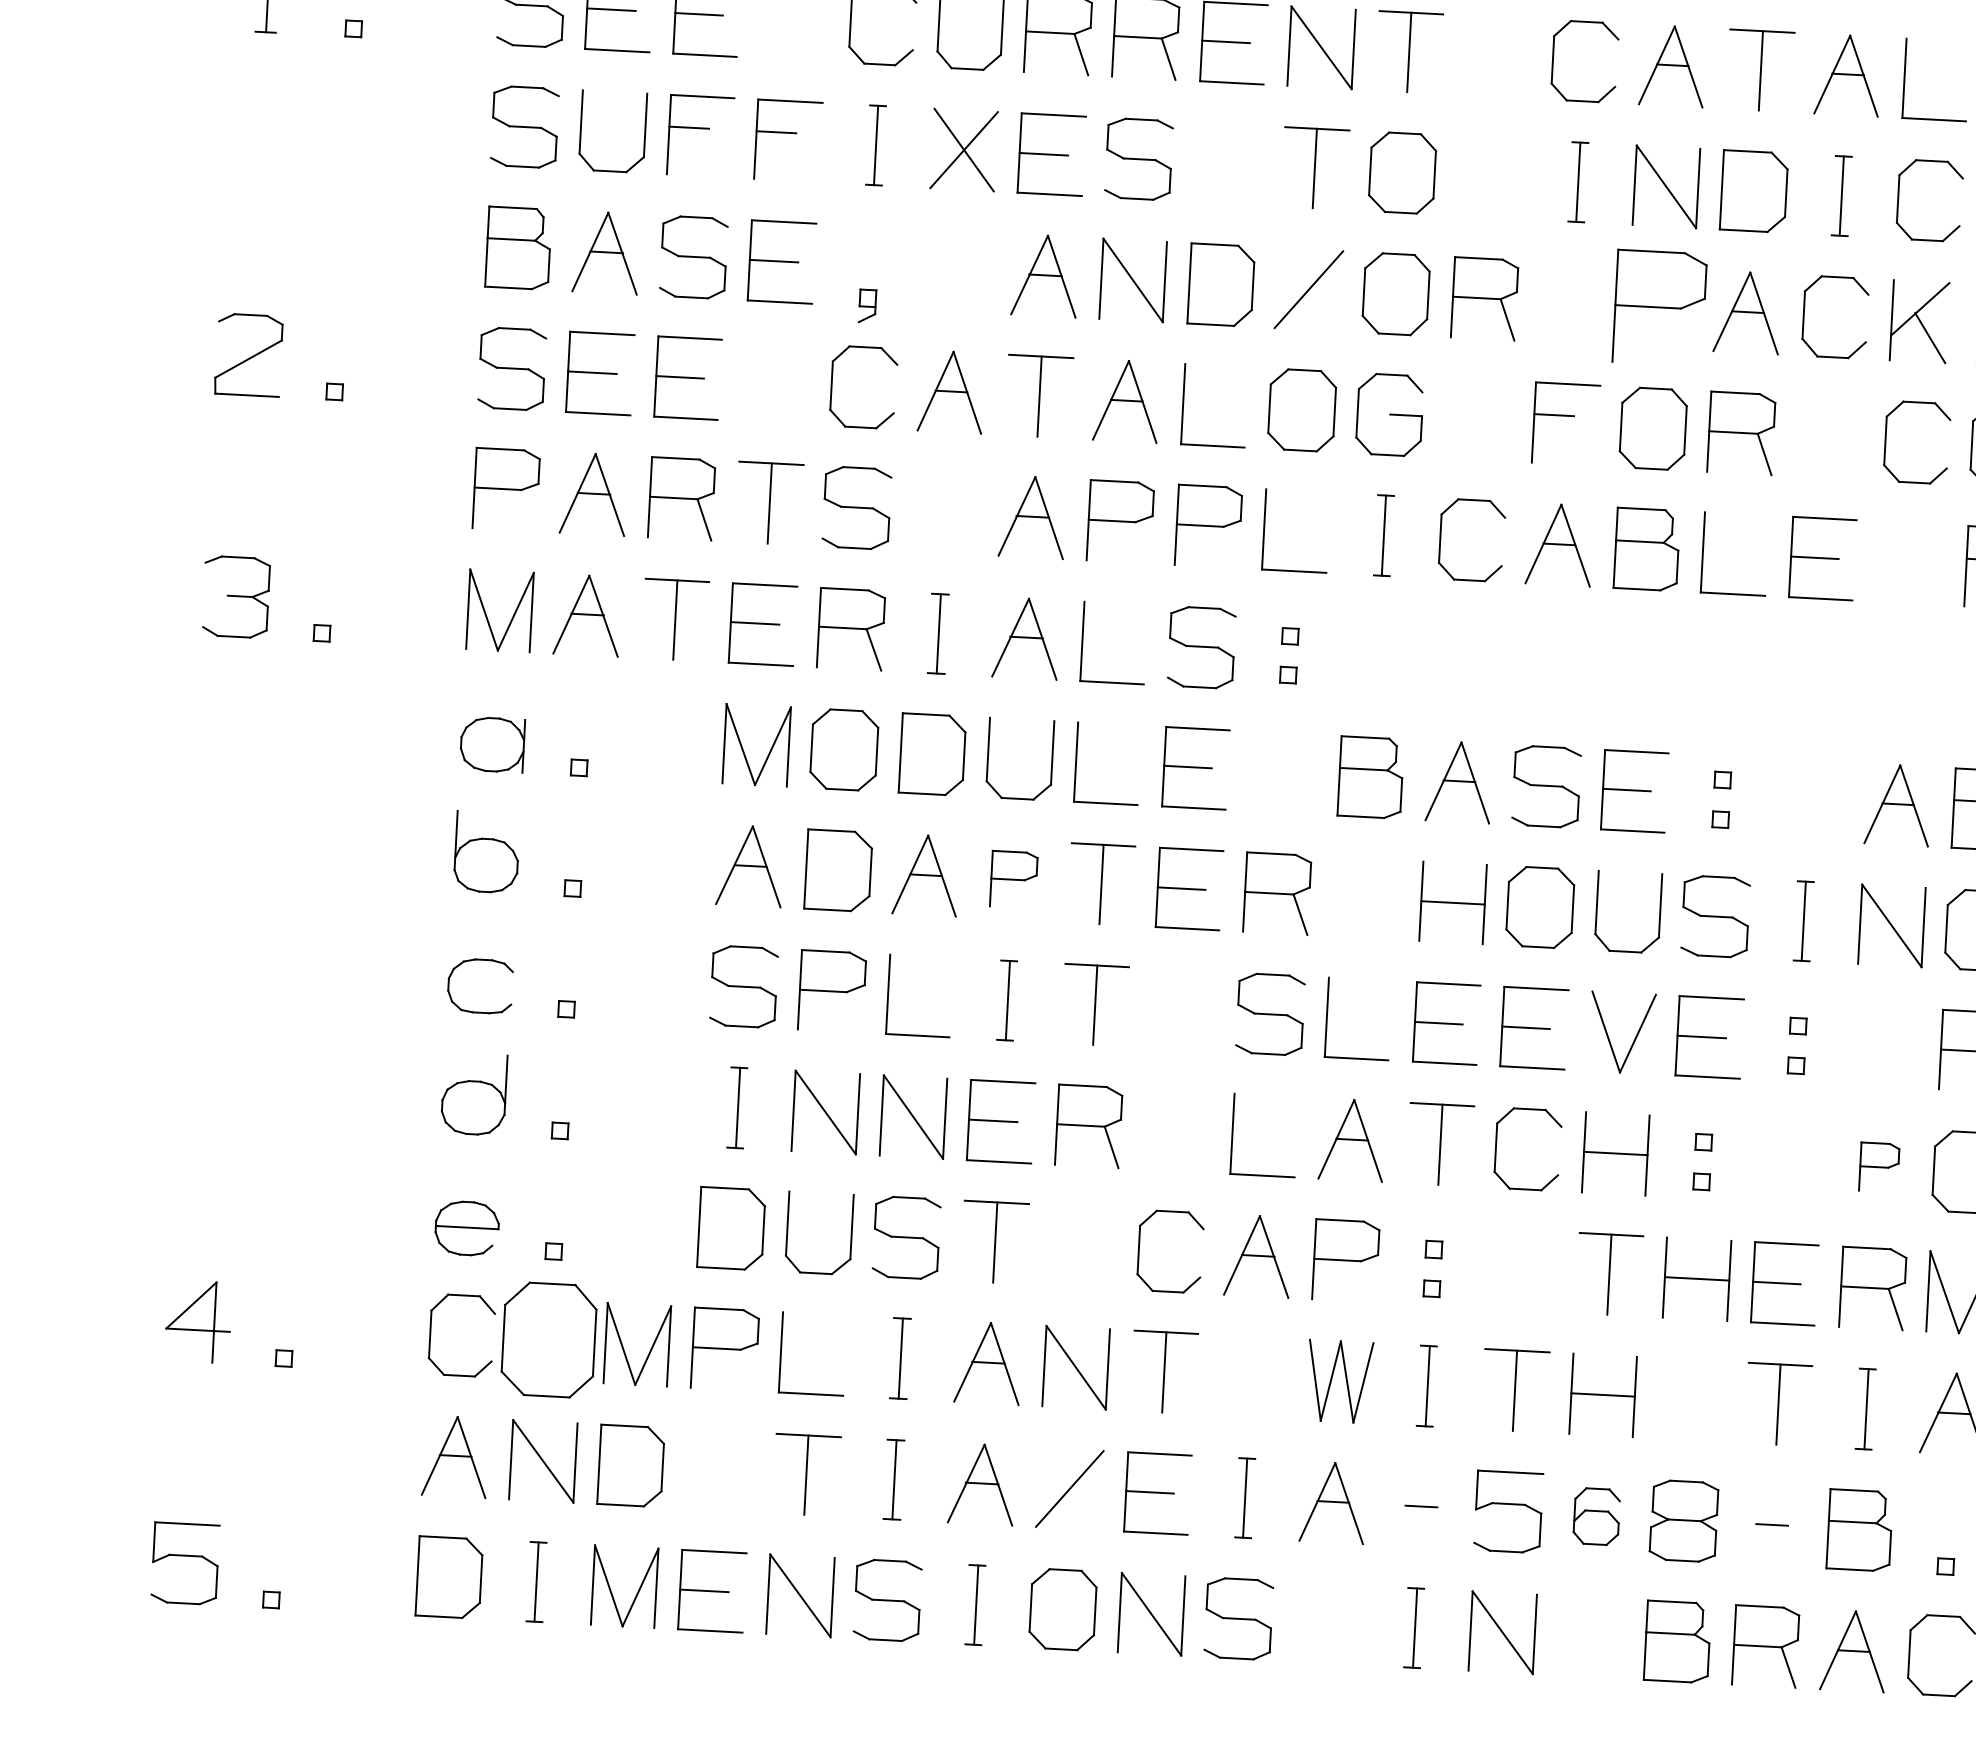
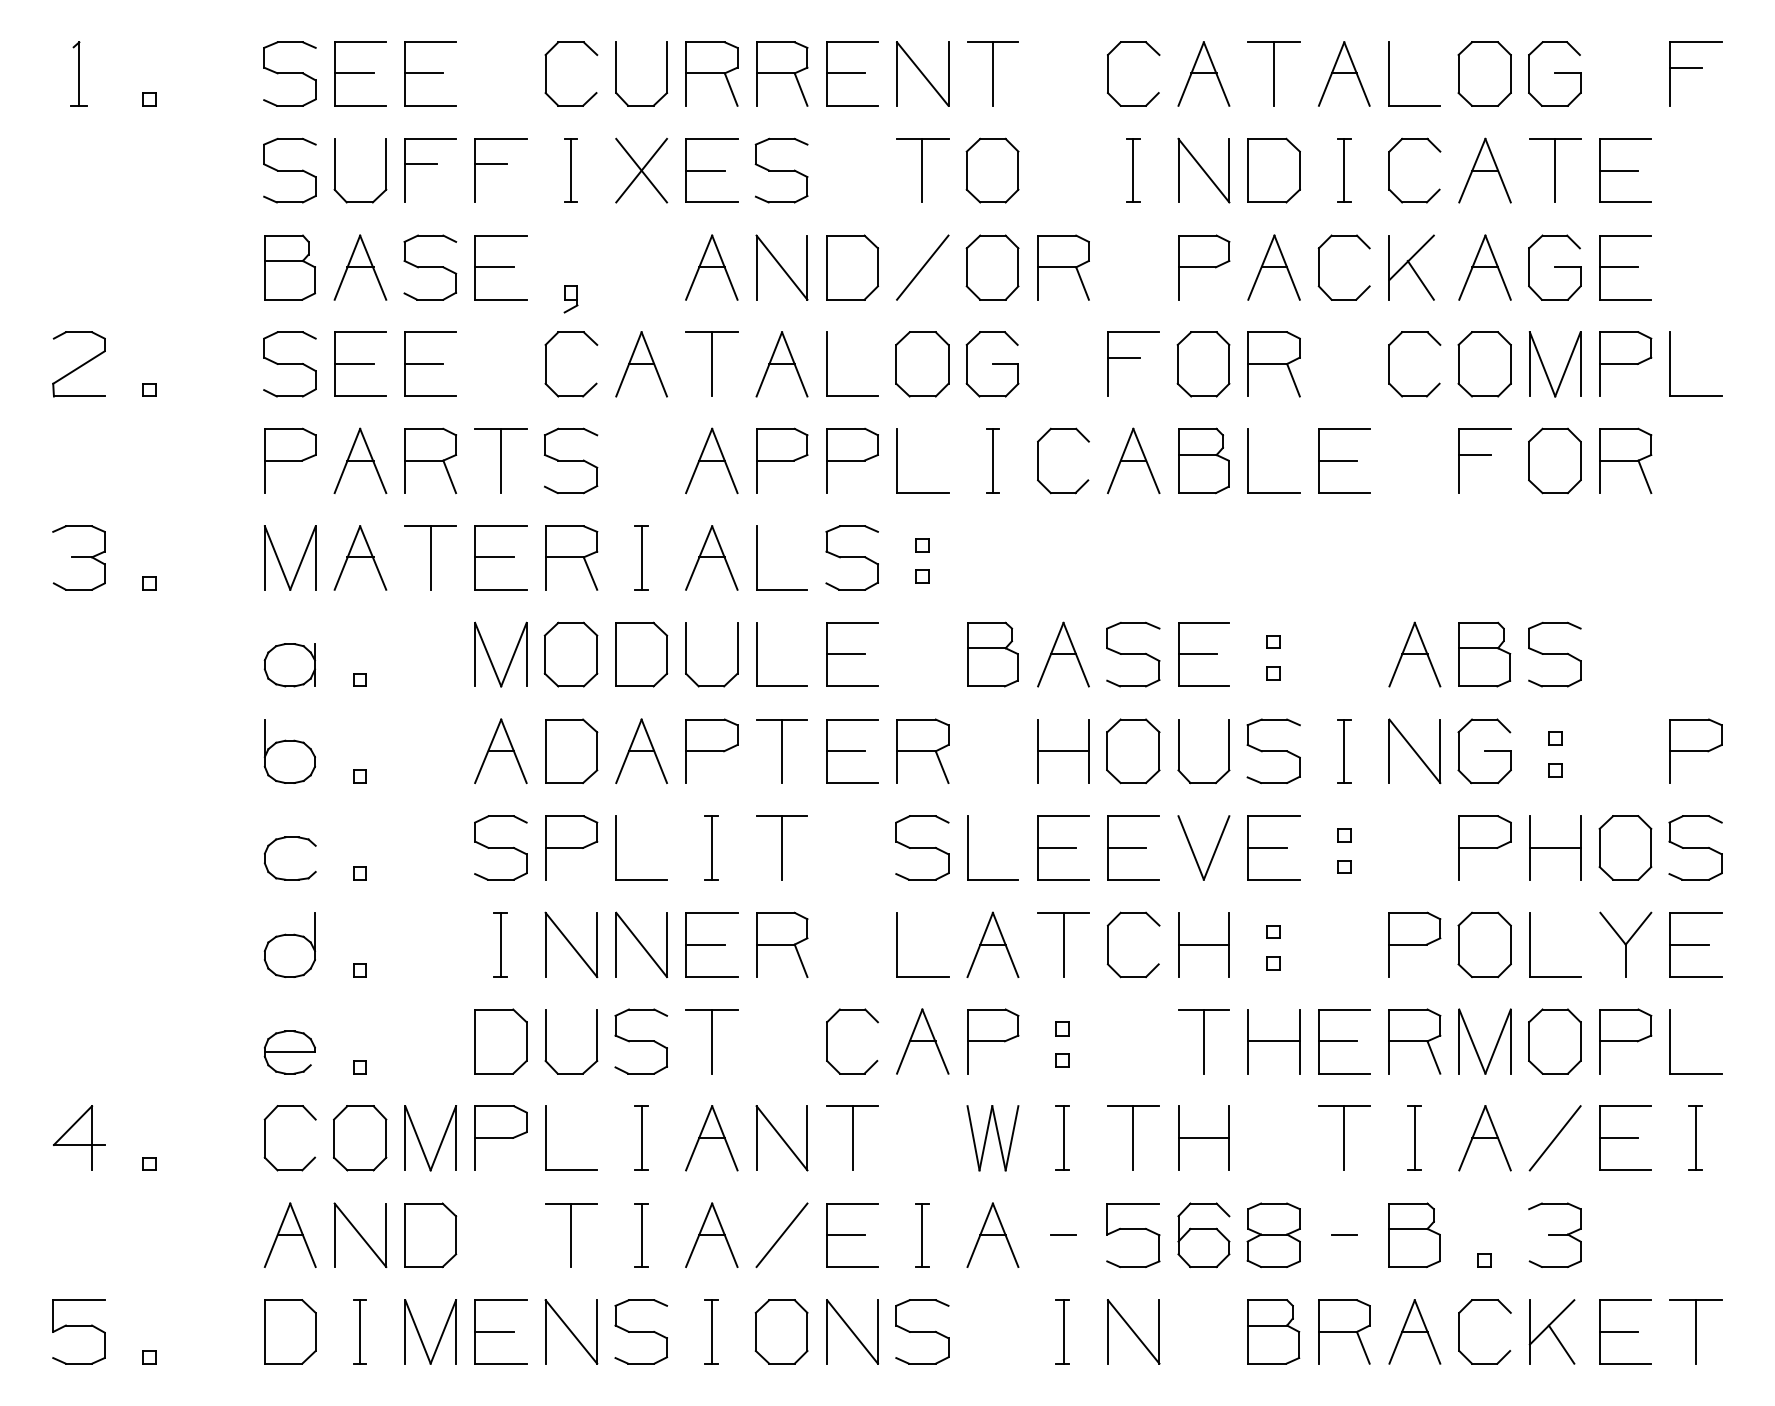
part: (1660, 307) -> (1204, 267), size x0.71
part: (1013, 878) -> (711, 750), size x1.43
part: (1878, 1167) -> (1414, 944), size x1.67
part: (549, 1340) -> (360, 1138), size x0.71
part: (1596, 1516) -> (1203, 1235), size x1.43

